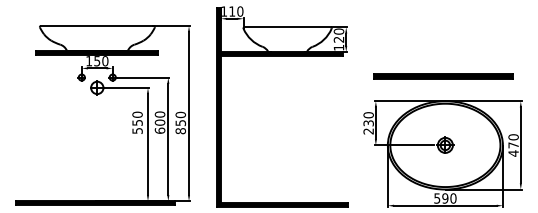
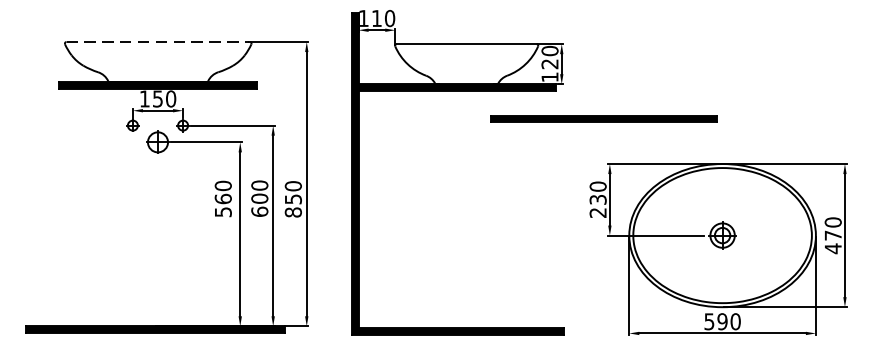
line: (97, 26) -> (158, 42), solid -> dashed
part: (443, 76) -> (604, 118), moved
text: (137, 122) -> (223, 198), 550 -> 560

